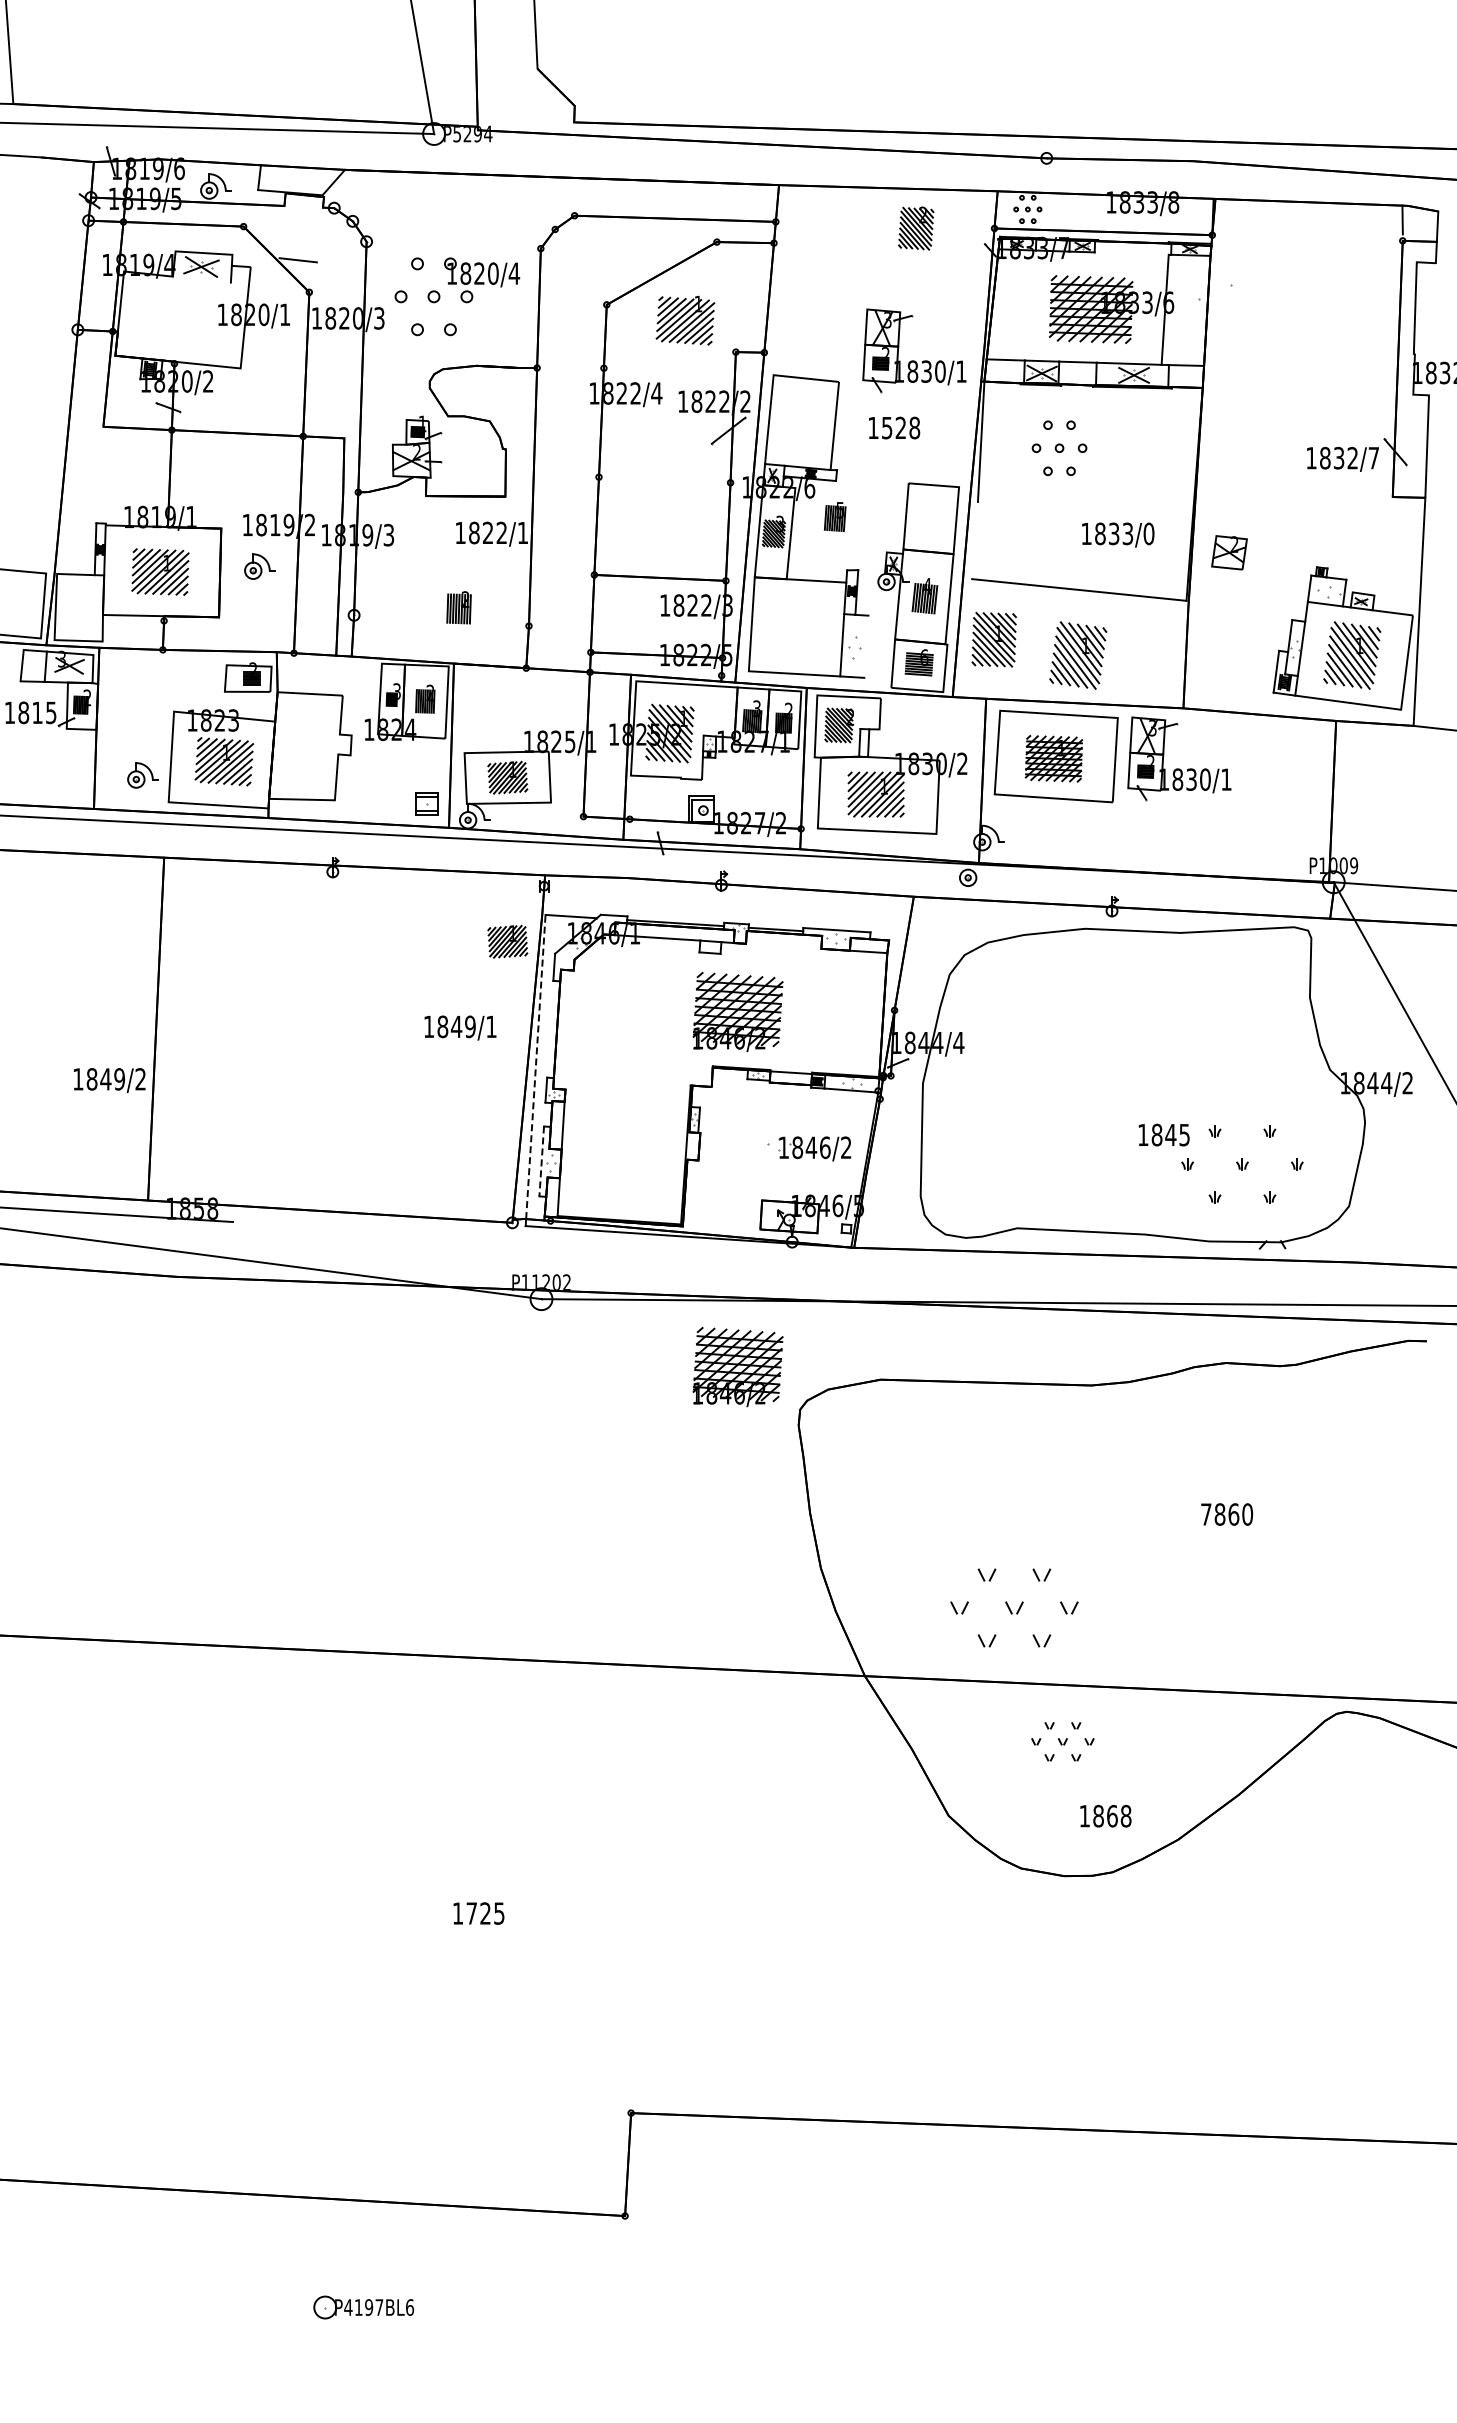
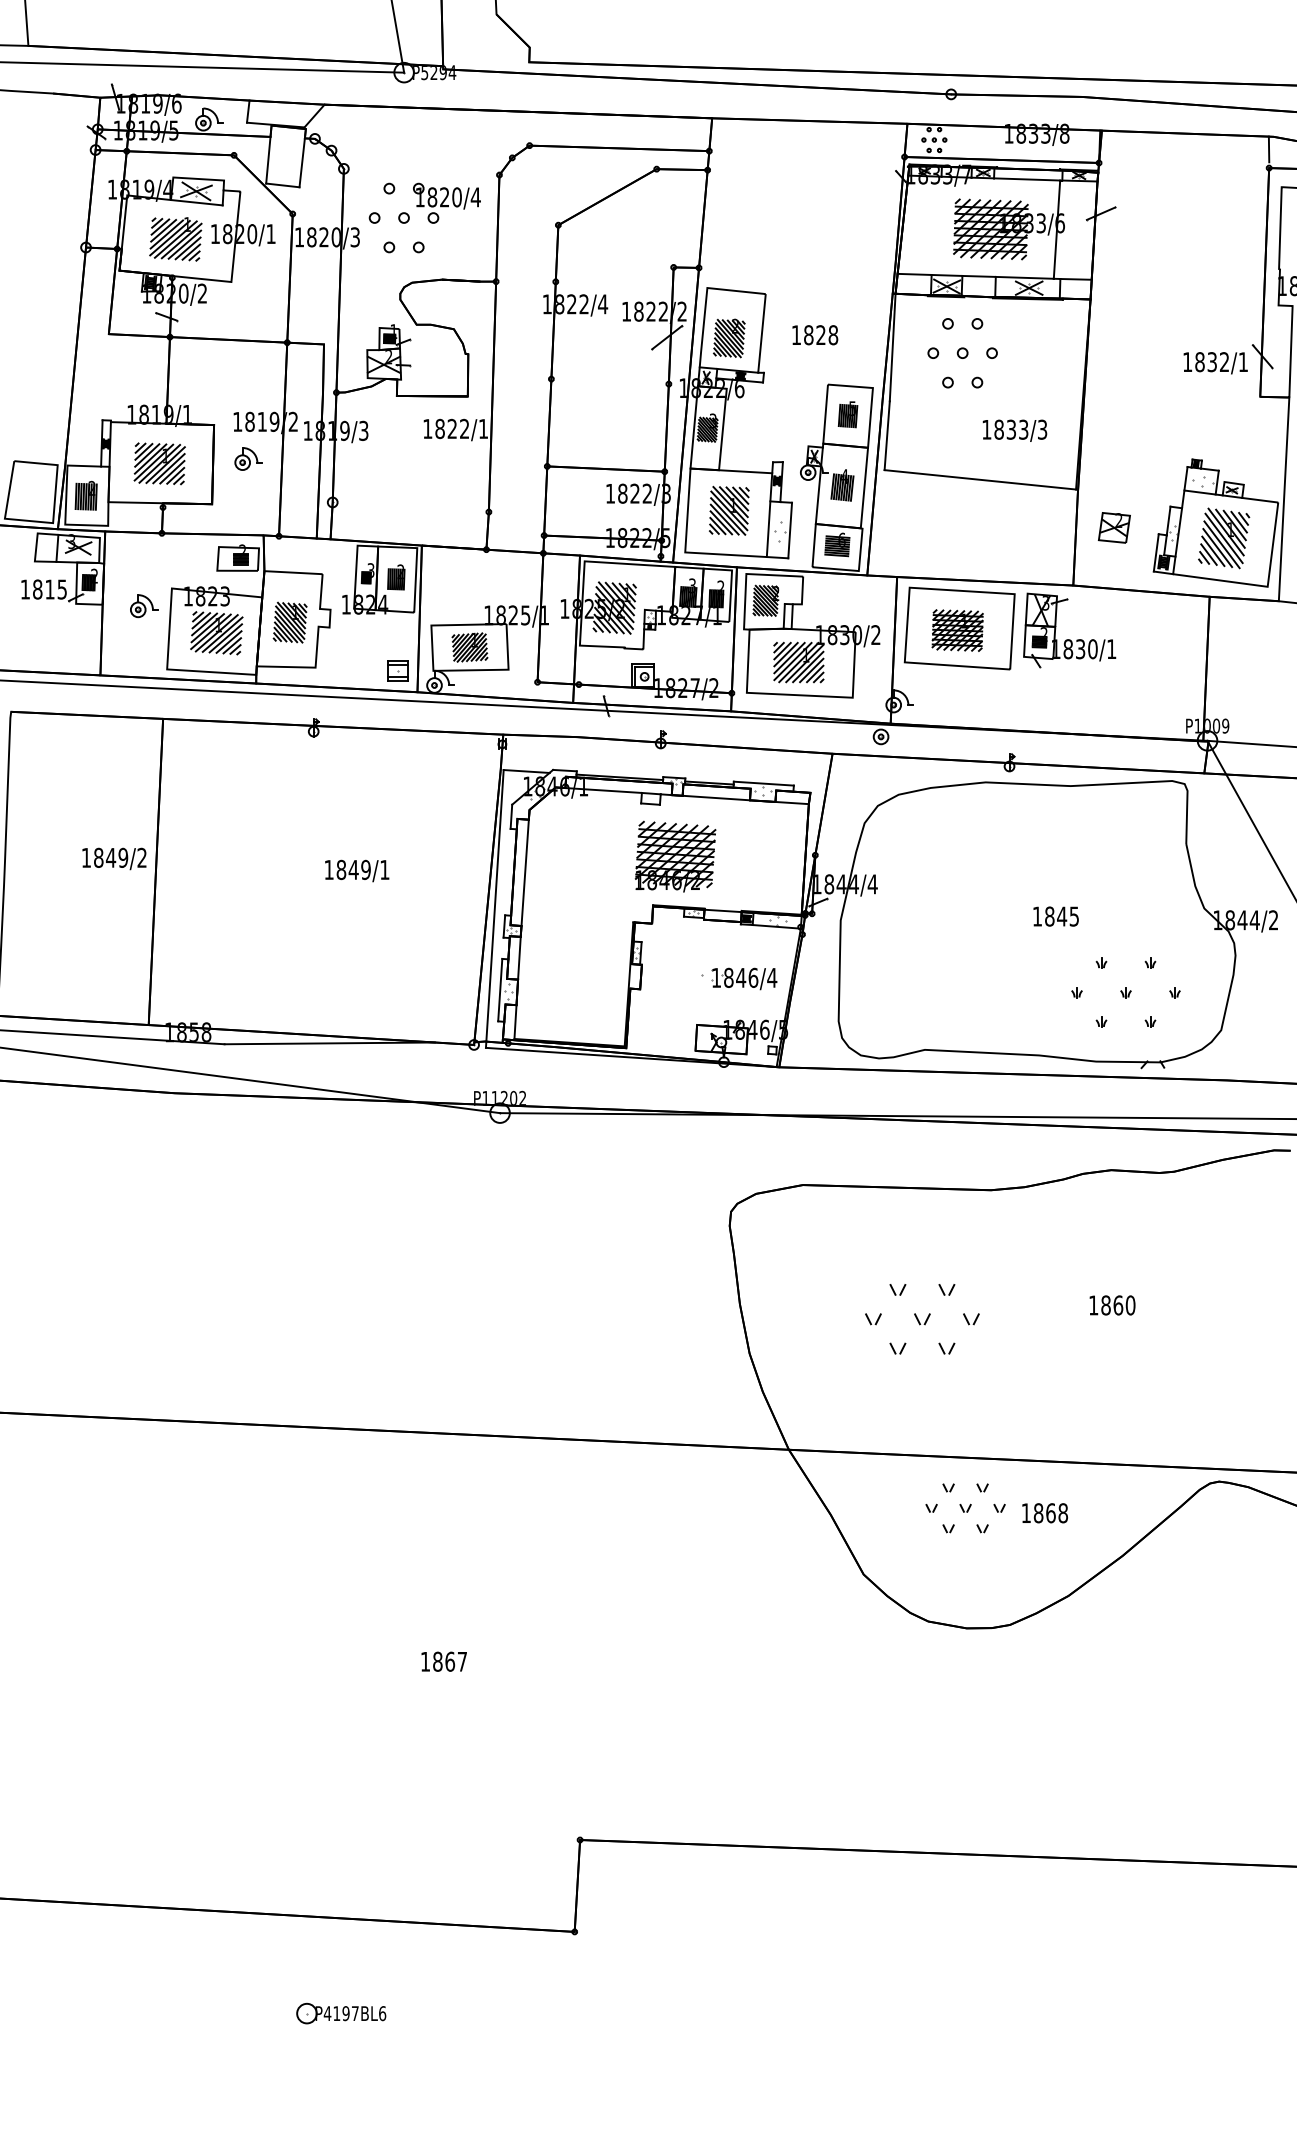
part: (916, 228) -> (729, 338), moved
line: (281, 231) -> (267, 159), added
line: (319, 234) -> (301, 162), added
line: (1131, 253) -> (1026, 179), added
line: (201, 279) -> (196, 202), added
line: (1214, 291) -> (1101, 213), added
part: (685, 320) -> (175, 239), moved
part: (914, 360) -> (833, 274), removed
text: (886, 427) -> (808, 334), 1528 -> 1828
part: (1059, 448) -> (962, 353), size x1.43
text: (1373, 458) -> (1243, 362), 1832/7 -> 1832/1
part: (835, 516) -> (848, 414), moved
text: (1148, 533) -> (1042, 429), 1833/0 -> 1833/3
line: (974, 540) -> (886, 435), added
part: (1229, 552) -> (1114, 527), moved
part: (458, 607) -> (85, 495), moved
part: (993, 639) -> (728, 510), moved
line: (866, 646) -> (790, 530), added
part: (1078, 655) -> (979, 538), removed
part: (306, 749) -> (290, 622), added
part: (142, 775) -> (143, 606), moved
part: (507, 941) -> (469, 793), removed
line: (783, 945) -> (716, 797), added
text: (460, 1027) -> (357, 870), moved
line: (569, 1029) -> (525, 872), added
line: (535, 1066) -> (494, 905), dashed -> solid
text: (109, 1080) -> (114, 858), moved
text: (1163, 1134) -> (1055, 916), moved
text: (845, 1147) -> (771, 977), 1846/2 -> 1846/4
line: (541, 1161) -> (500, 990), dashed -> solid
line: (350, 1221) -> (329, 1043), added
part: (737, 1366) -> (675, 1173), removed
text: (1206, 1514) -> (1093, 1305), 7860 -> 1860
part: (1014, 1607) -> (922, 1318), moved
part: (1062, 1741) -> (965, 1508), size x1.43
text: (1105, 1816) -> (1044, 1513), moved
text: (485, 1913) -> (450, 1661), 1725 -> 1867

